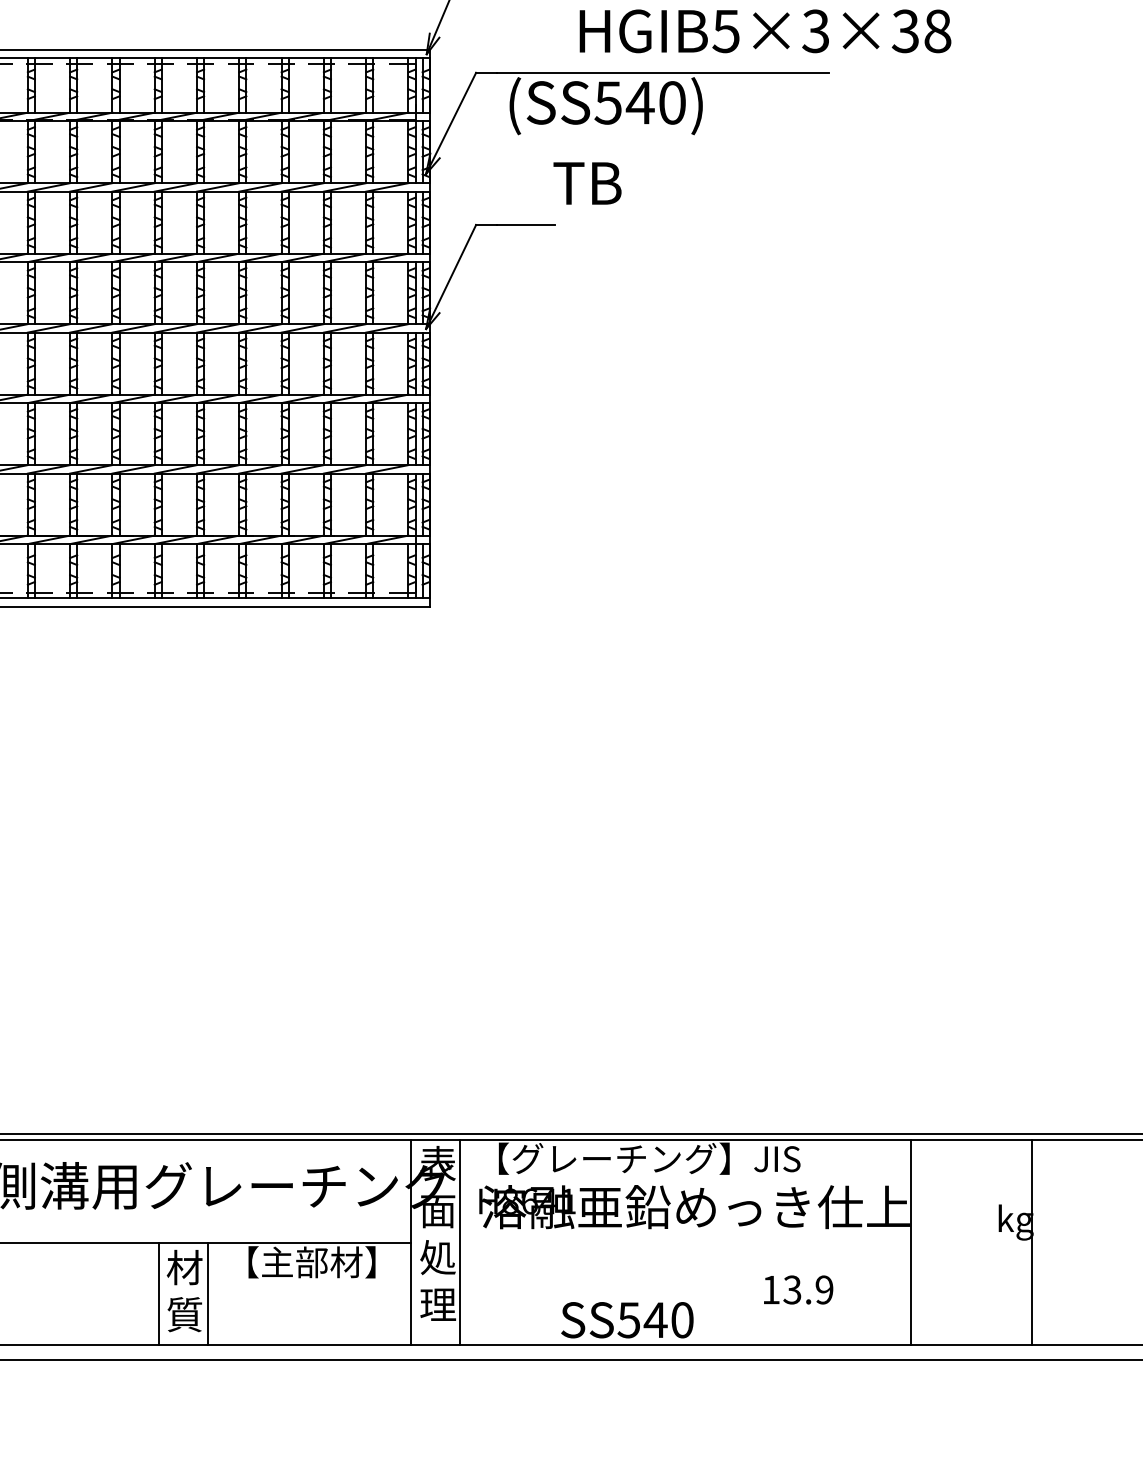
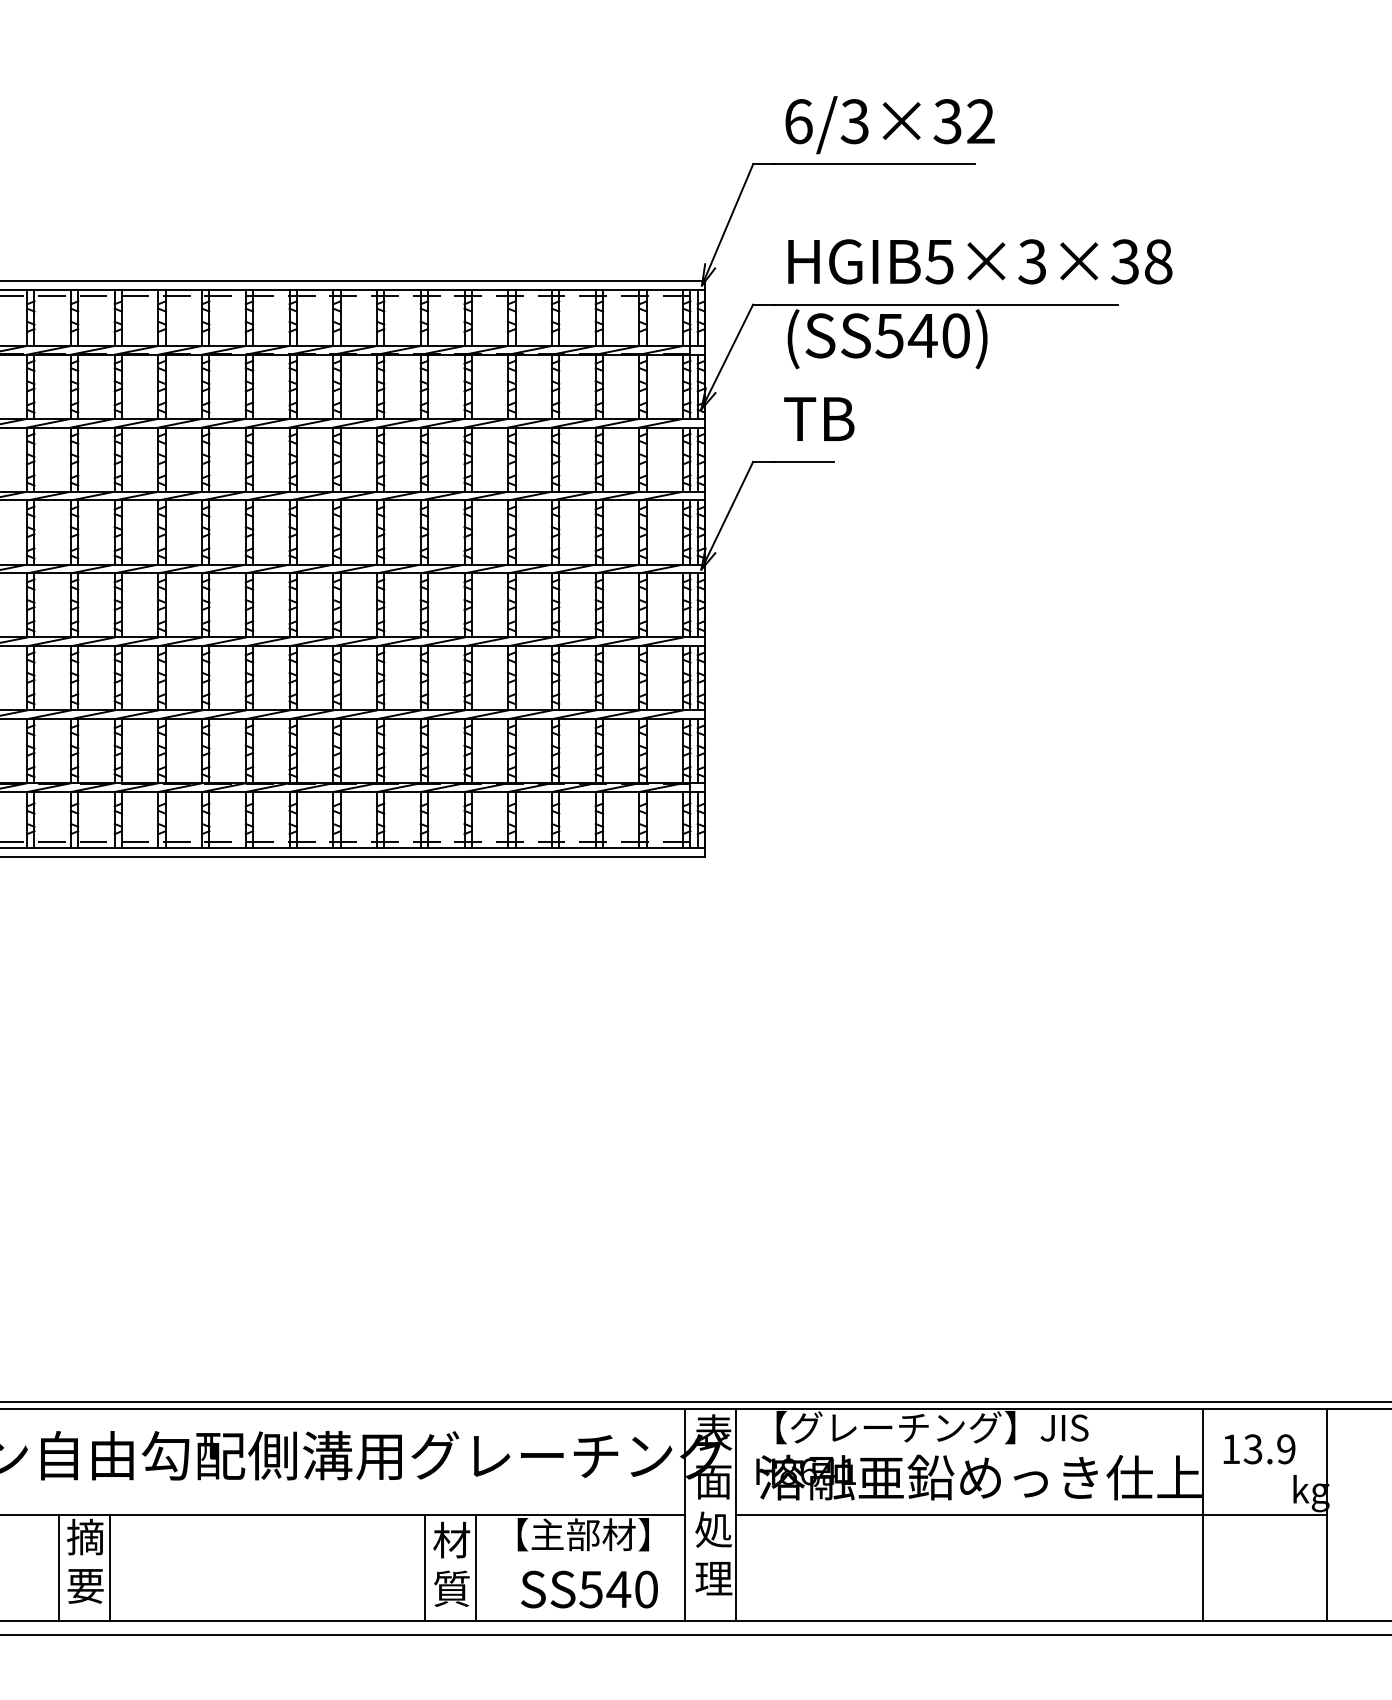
text: (765, 31) -> (980, 261), moved
text: (587, 182) -> (819, 418), moved
line: (745, 1242) -> (1031, 1514), added
text: (798, 1290) -> (1259, 1449), moved
text: (627, 1320) -> (589, 1589), moved

